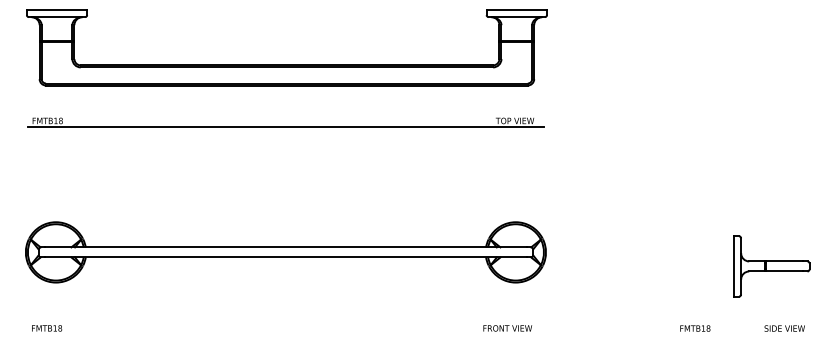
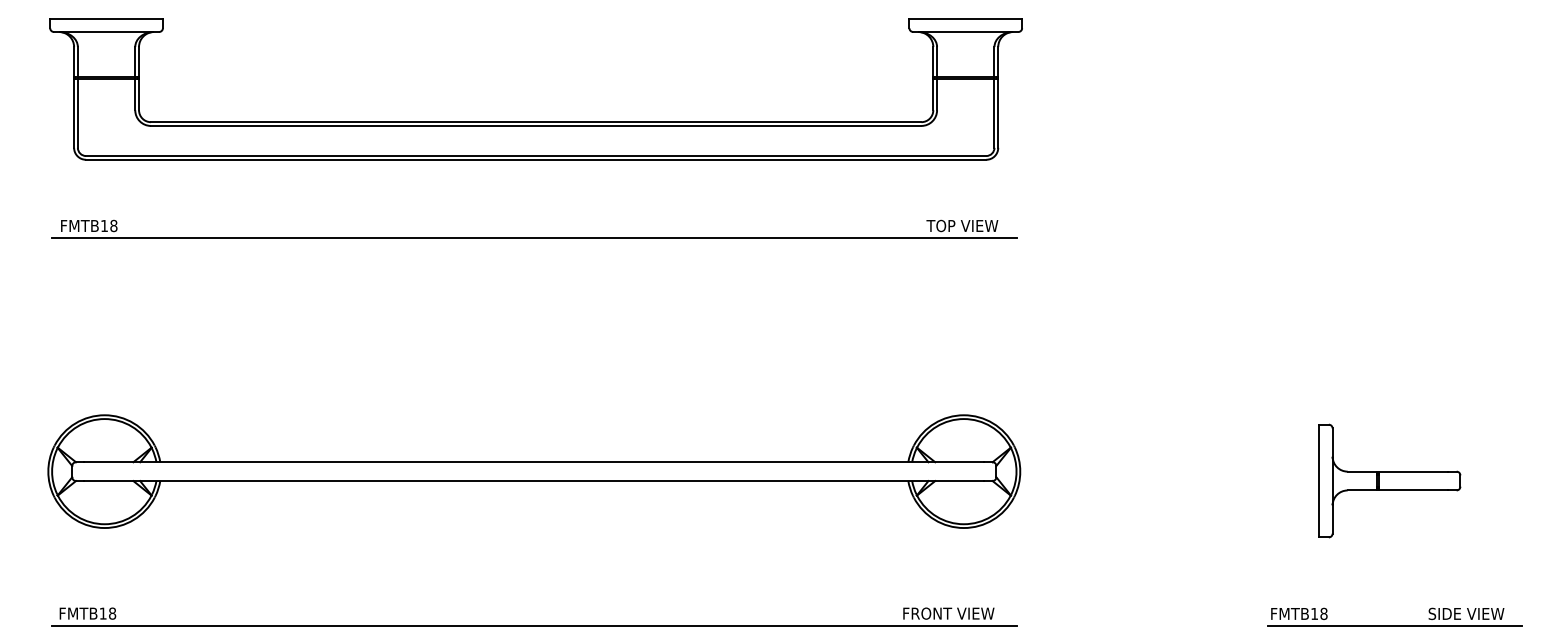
part: (771, 266) -> (1389, 481), moved
line: (285, 334) -> (533, 625), added
line: (746, 334) -> (1394, 625), added

